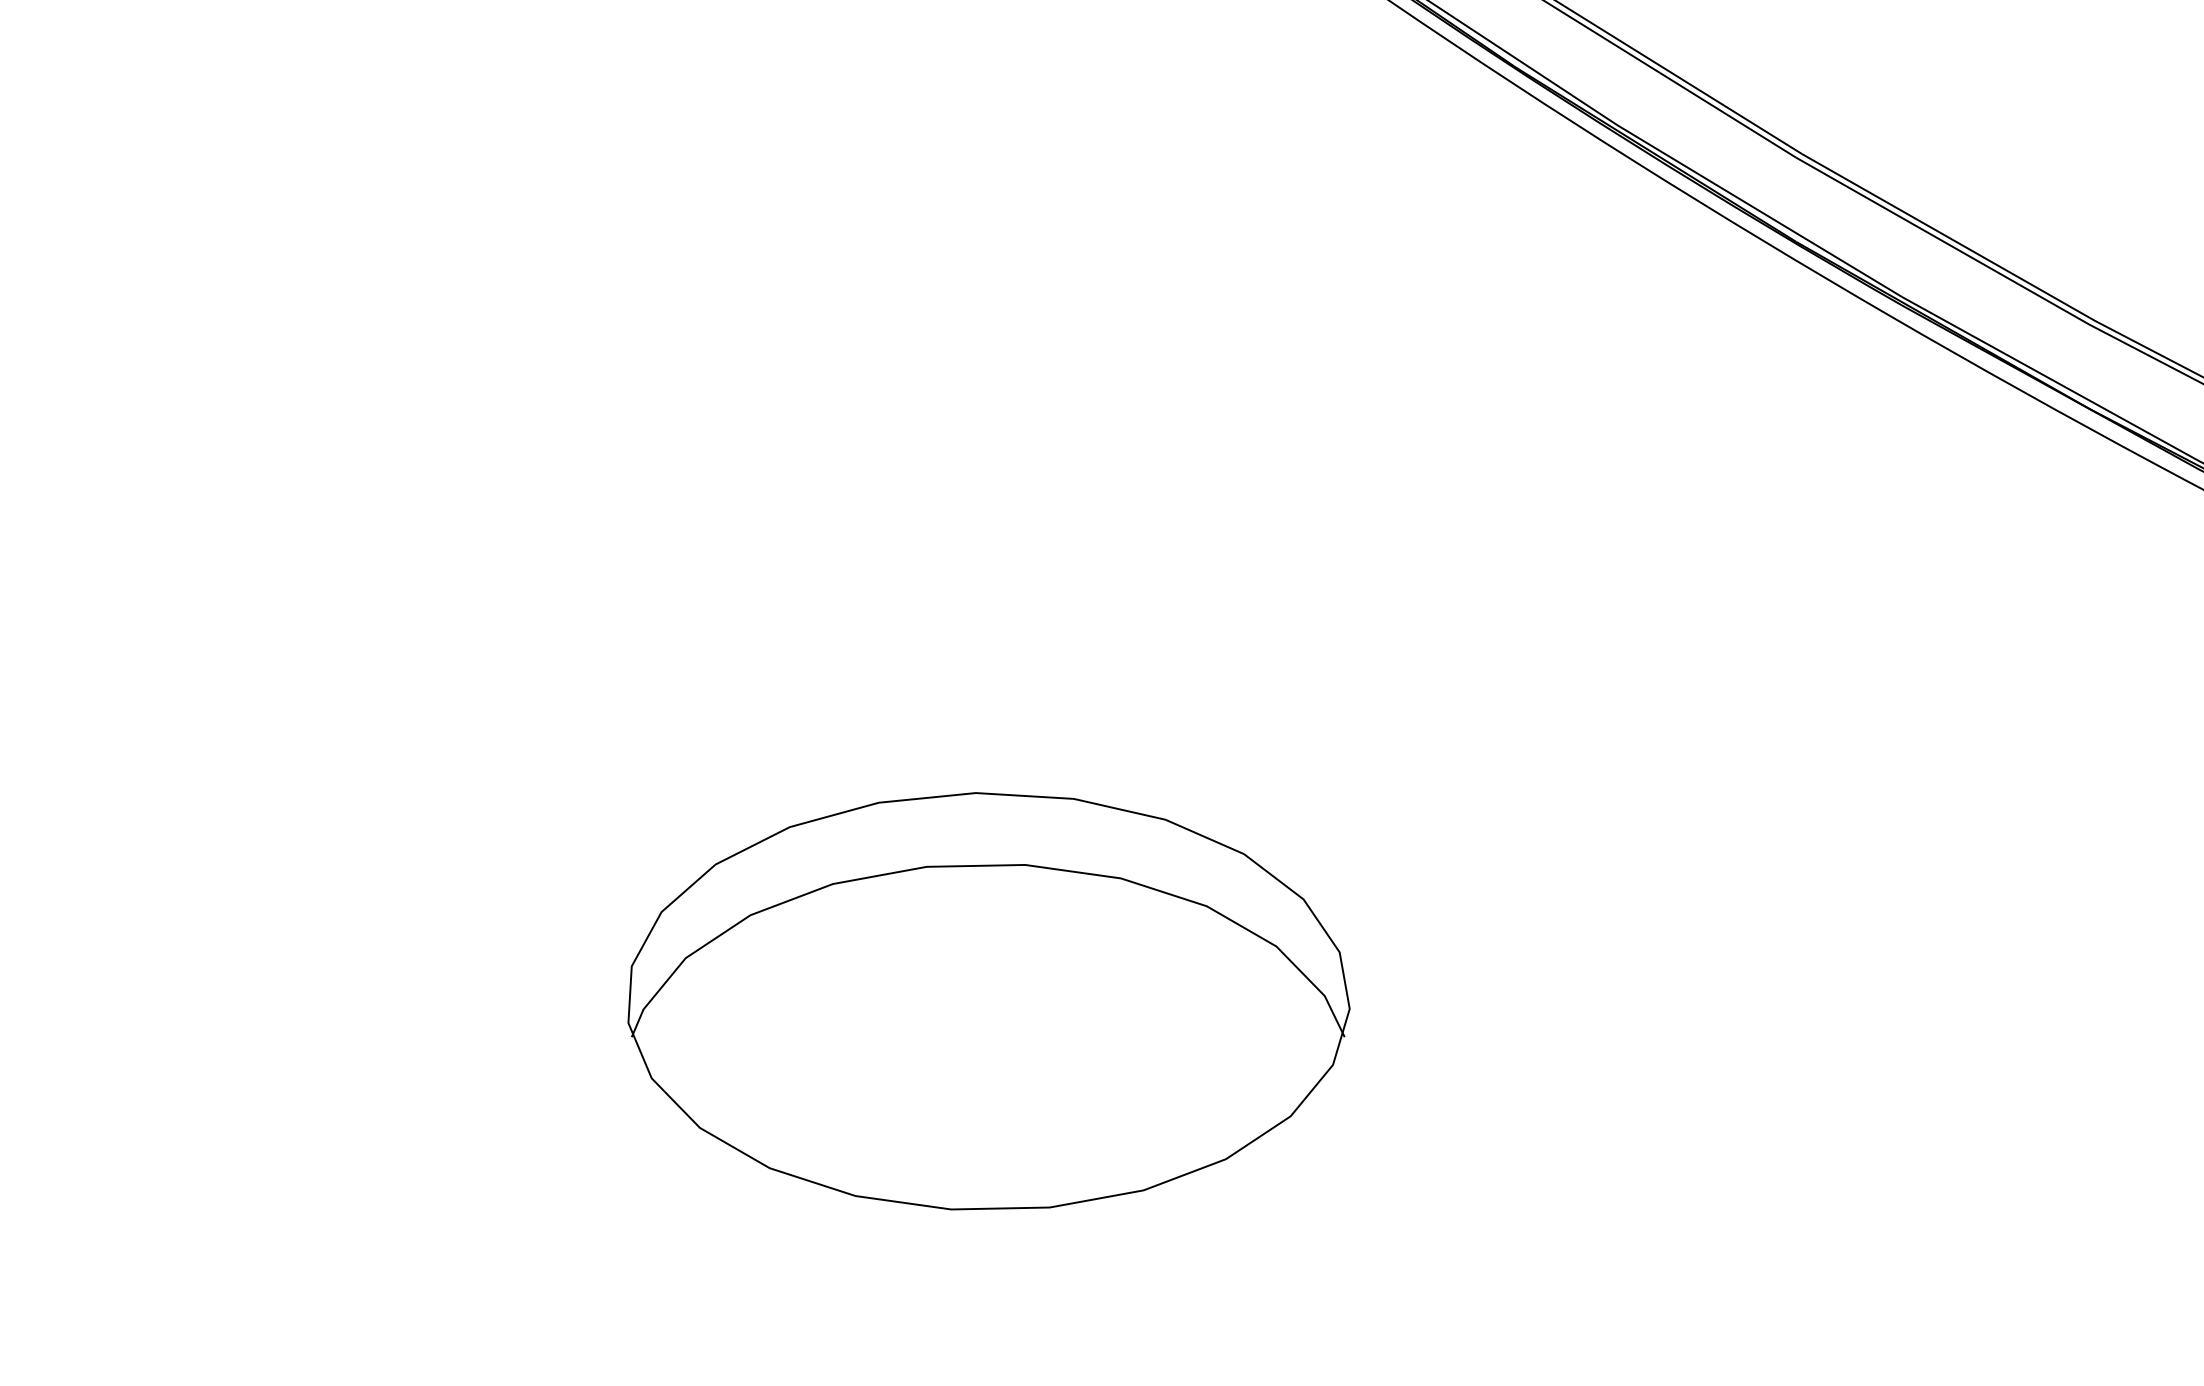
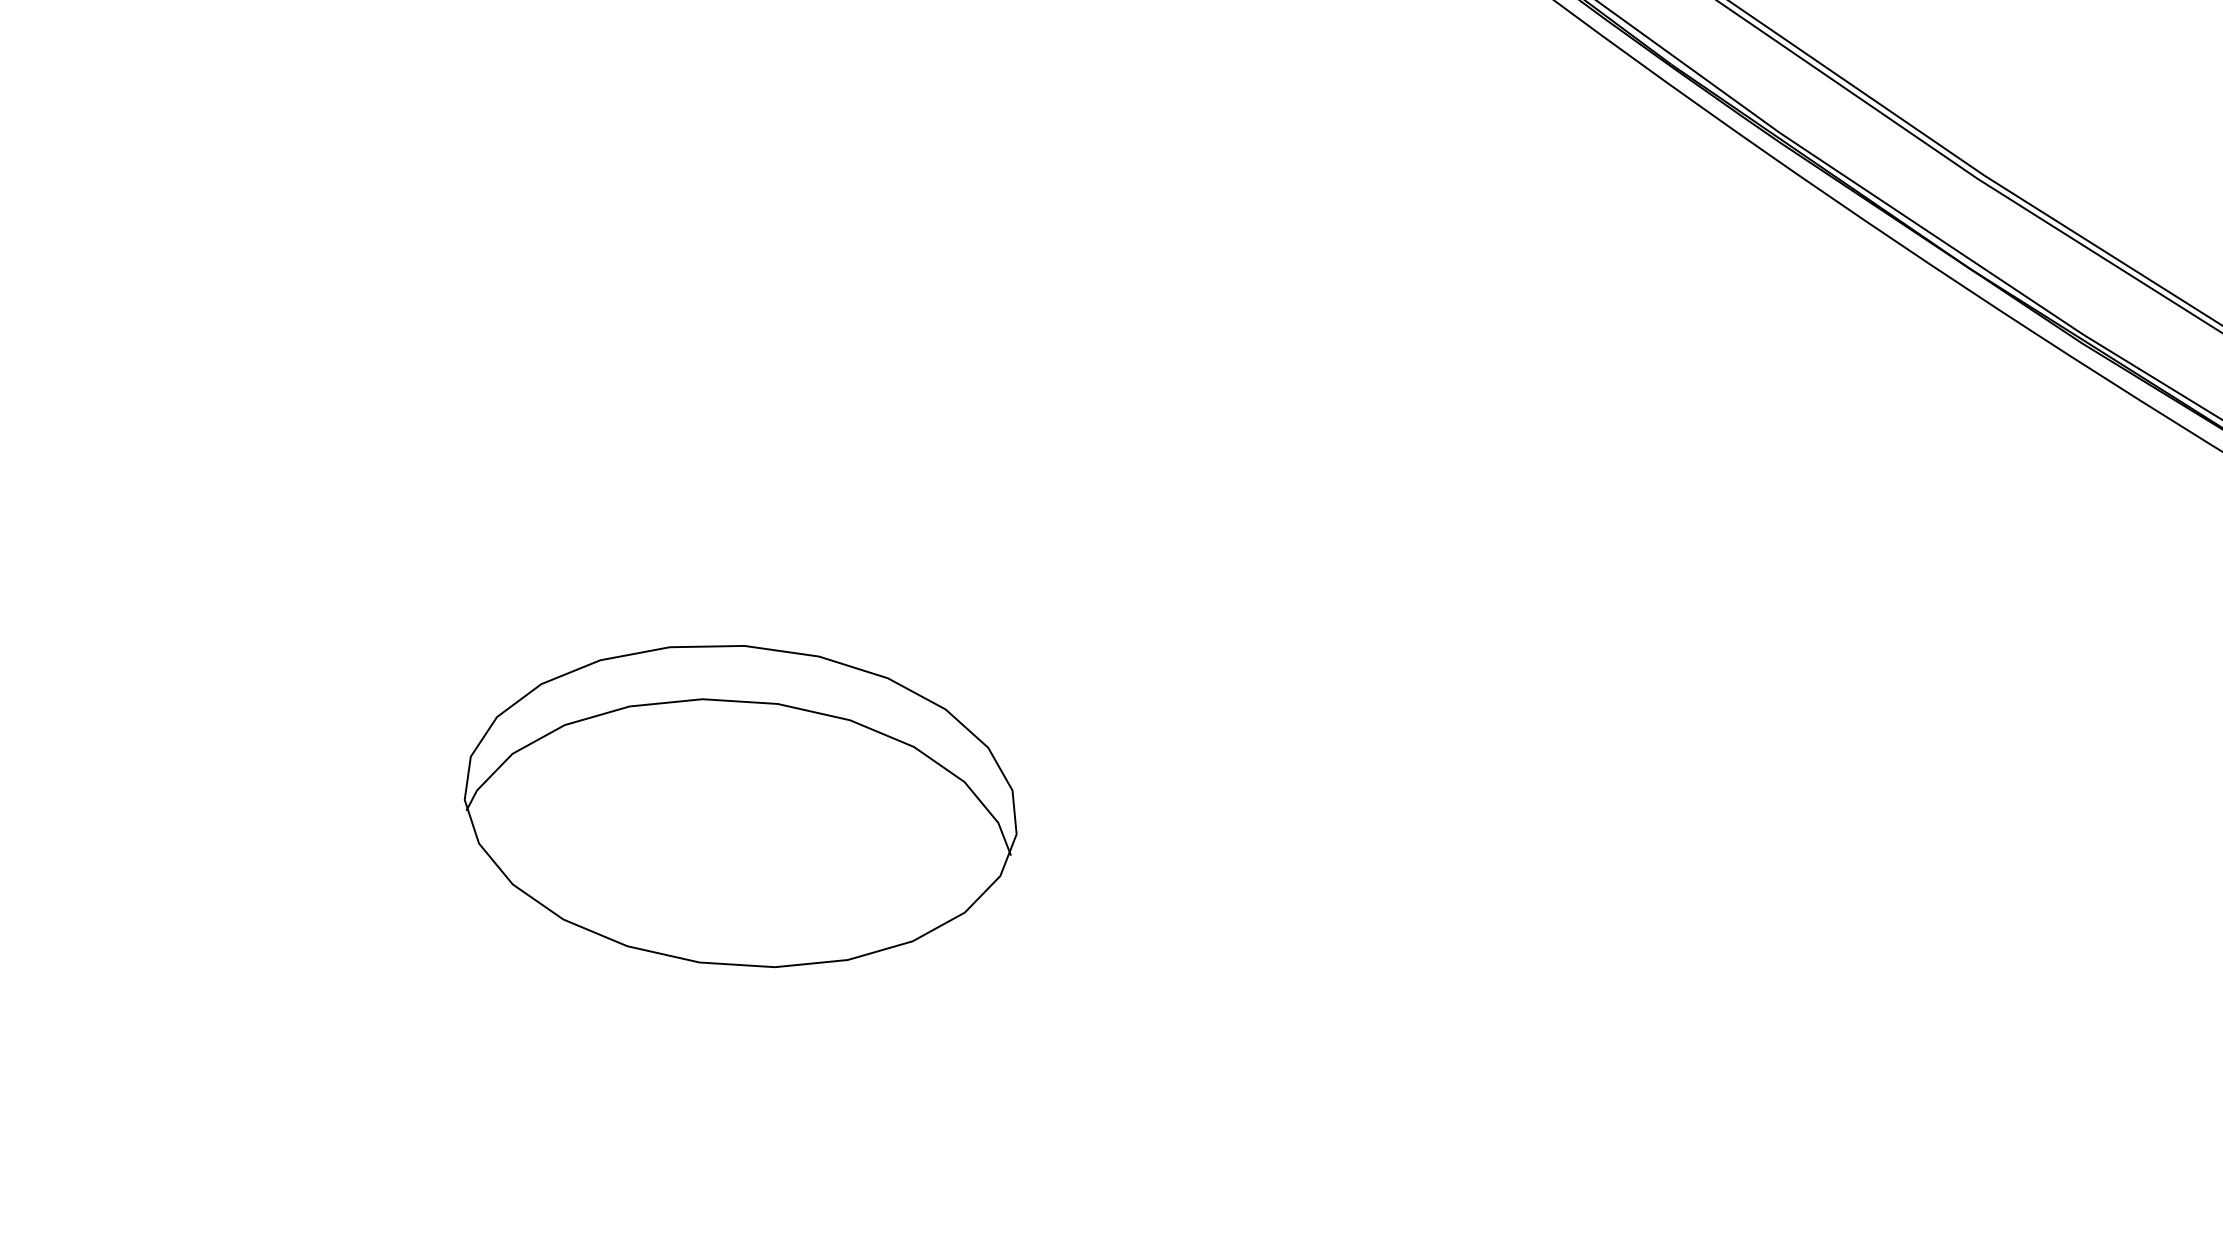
part: (988, 1000) -> (741, 805), size x0.71

